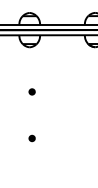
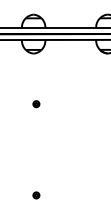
part: (31, 138) -> (35, 195), moved

